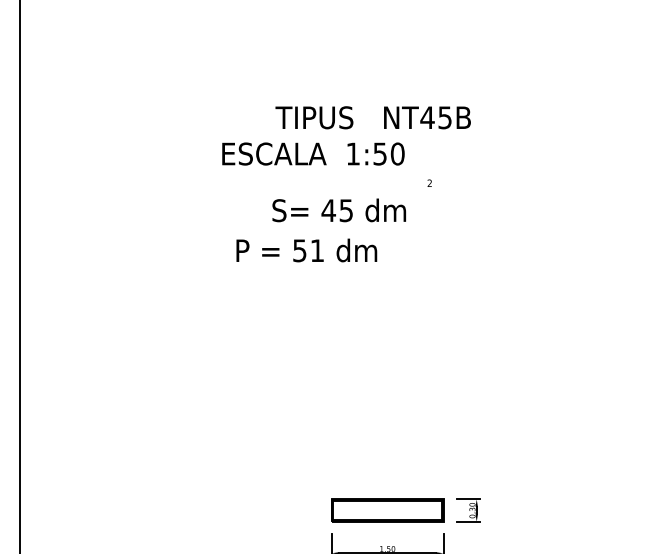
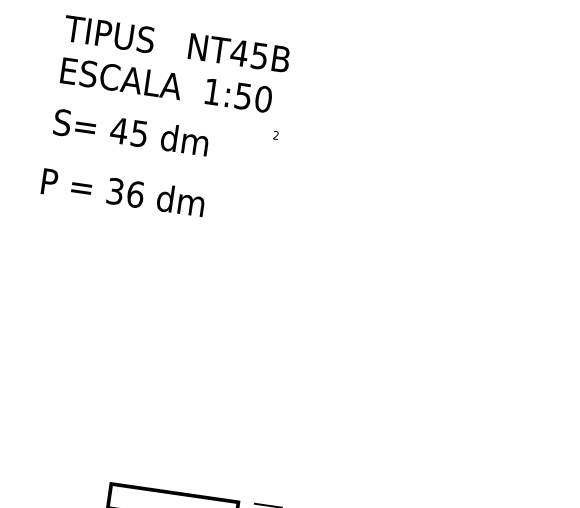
text: (372, 117) -> (176, 43), moved
text: (313, 153) -> (166, 84), moved
text: (338, 210) -> (130, 132), moved
text: (308, 250) -> (125, 192), 51 -> 36

